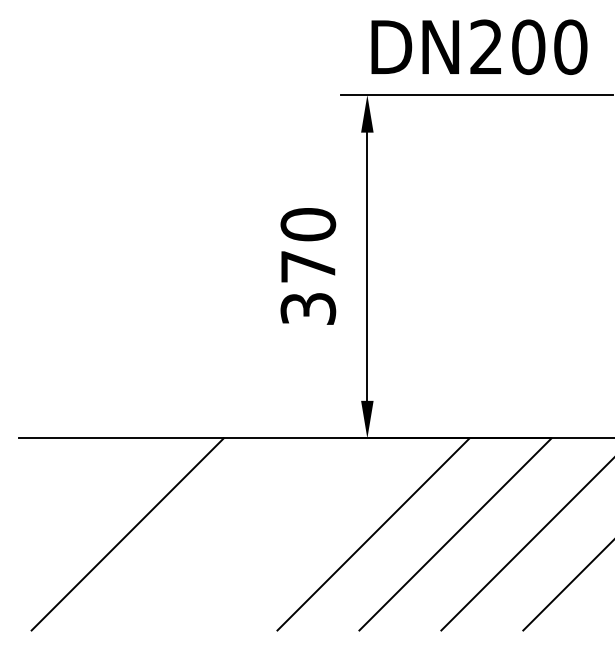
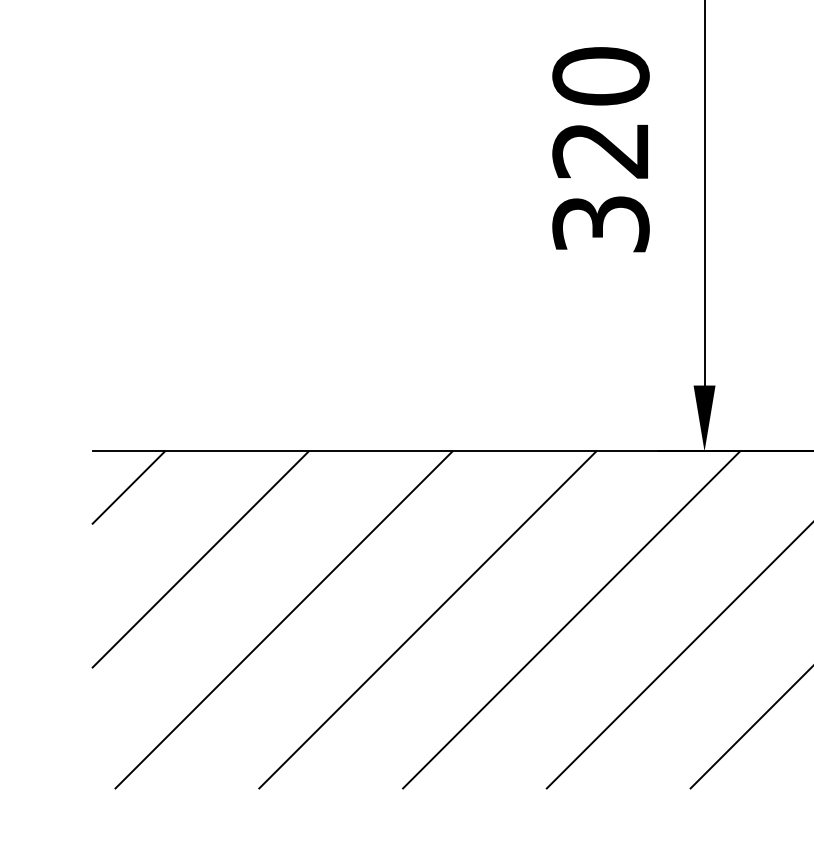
text: (307, 266) -> (599, 149), 370 -> 320
line: (38, 458) -> (127, 486), added
line: (79, 499) -> (199, 558), added
line: (209, 534) -> (427, 620), added
line: (291, 534) -> (571, 620), added

